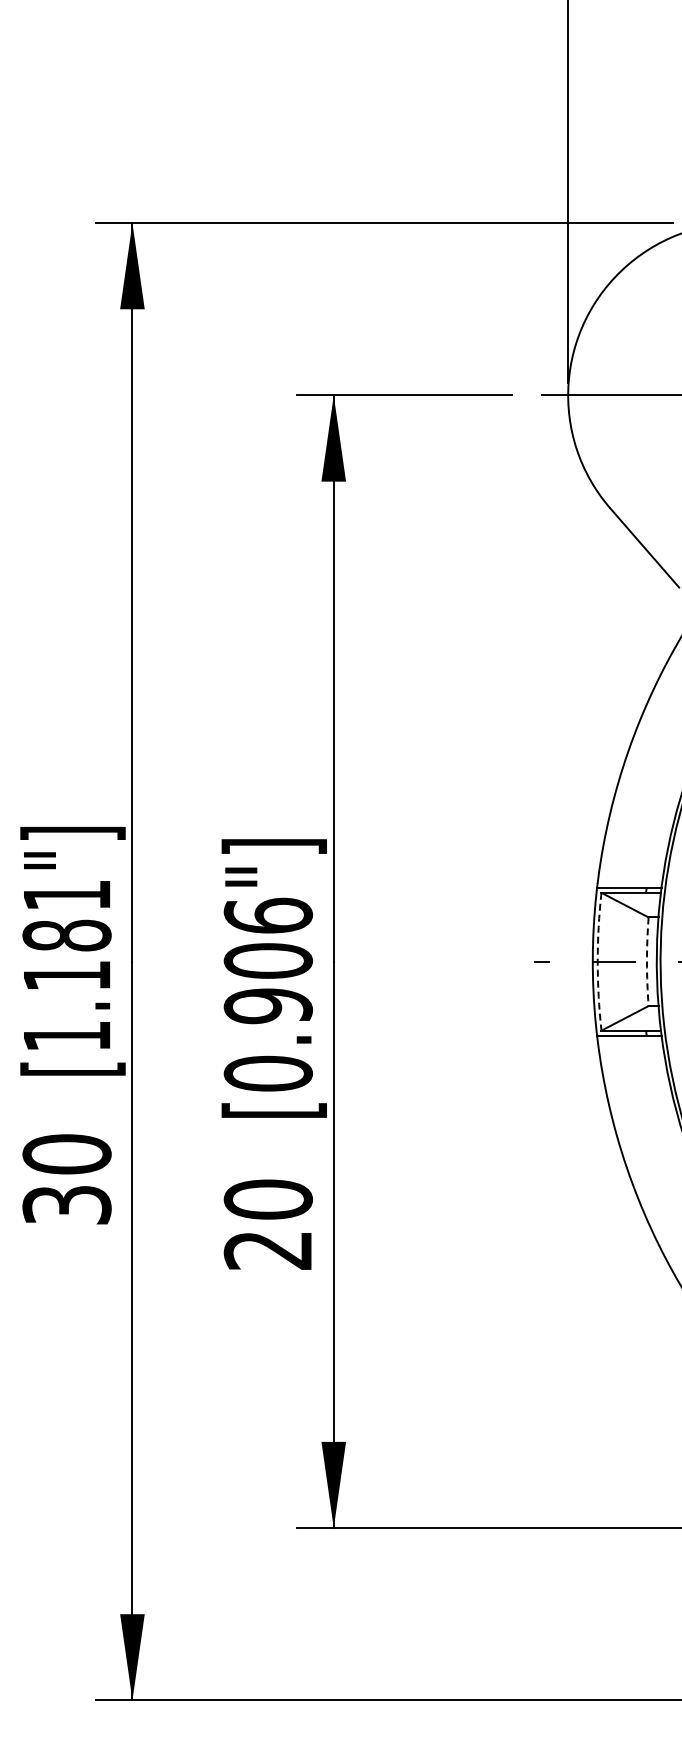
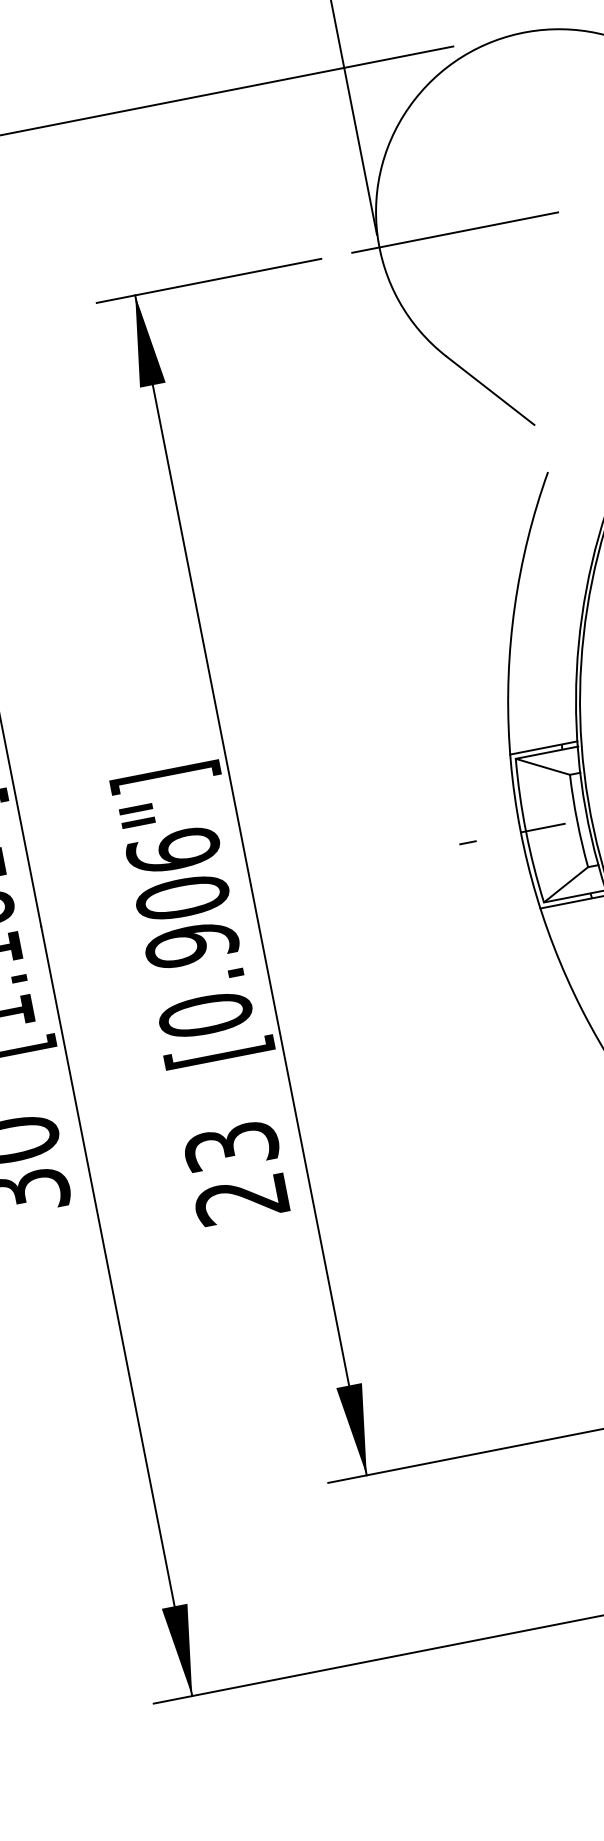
arc: (597, 961) -> (525, 831), dashed -> solid
arc: (646, 961) -> (576, 821), dashed -> solid
text: (268, 1199) -> (231, 1146), 20 -> 23

